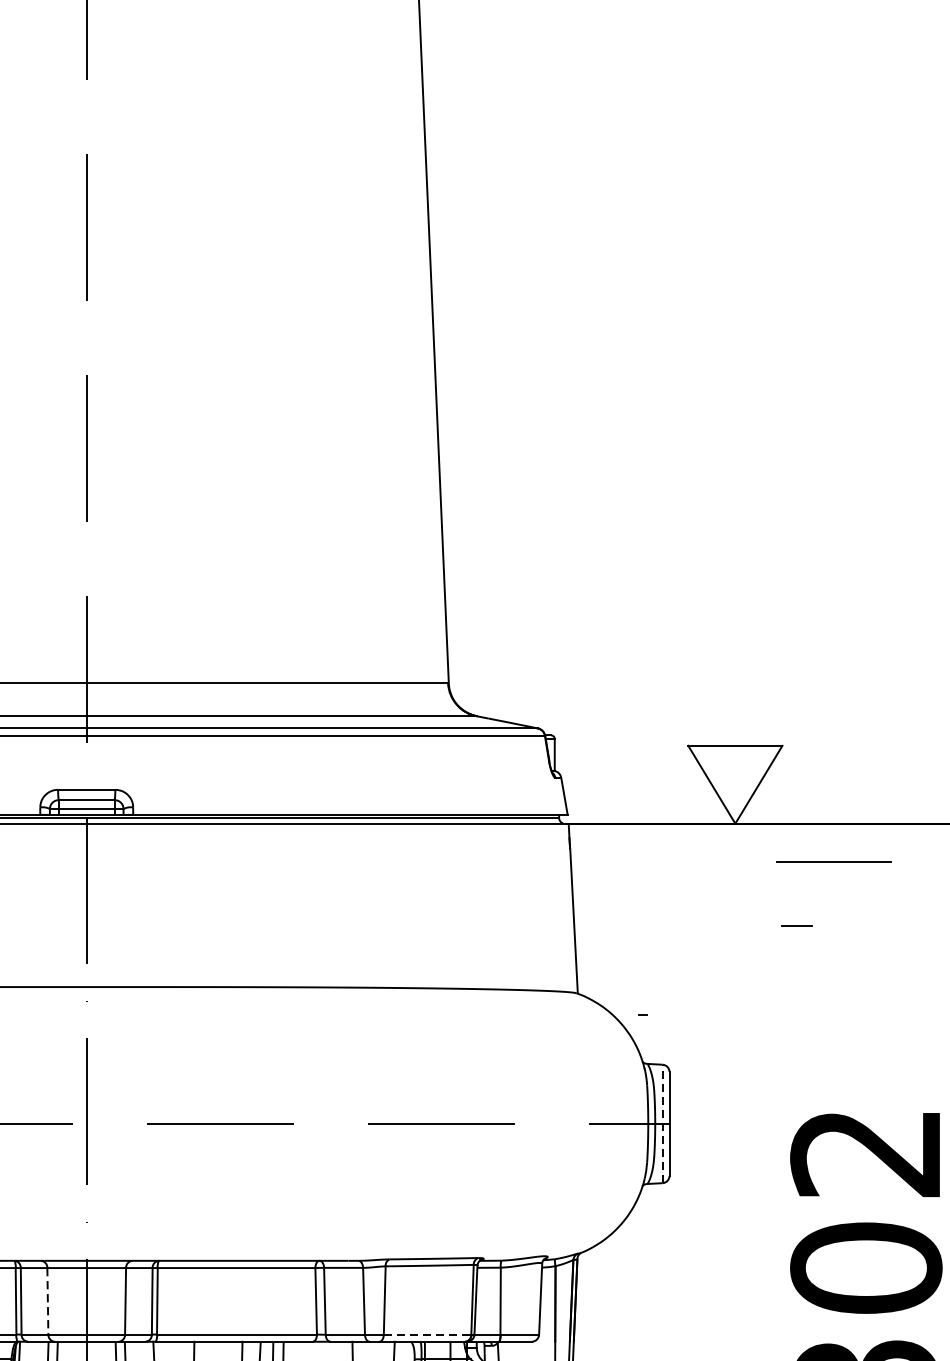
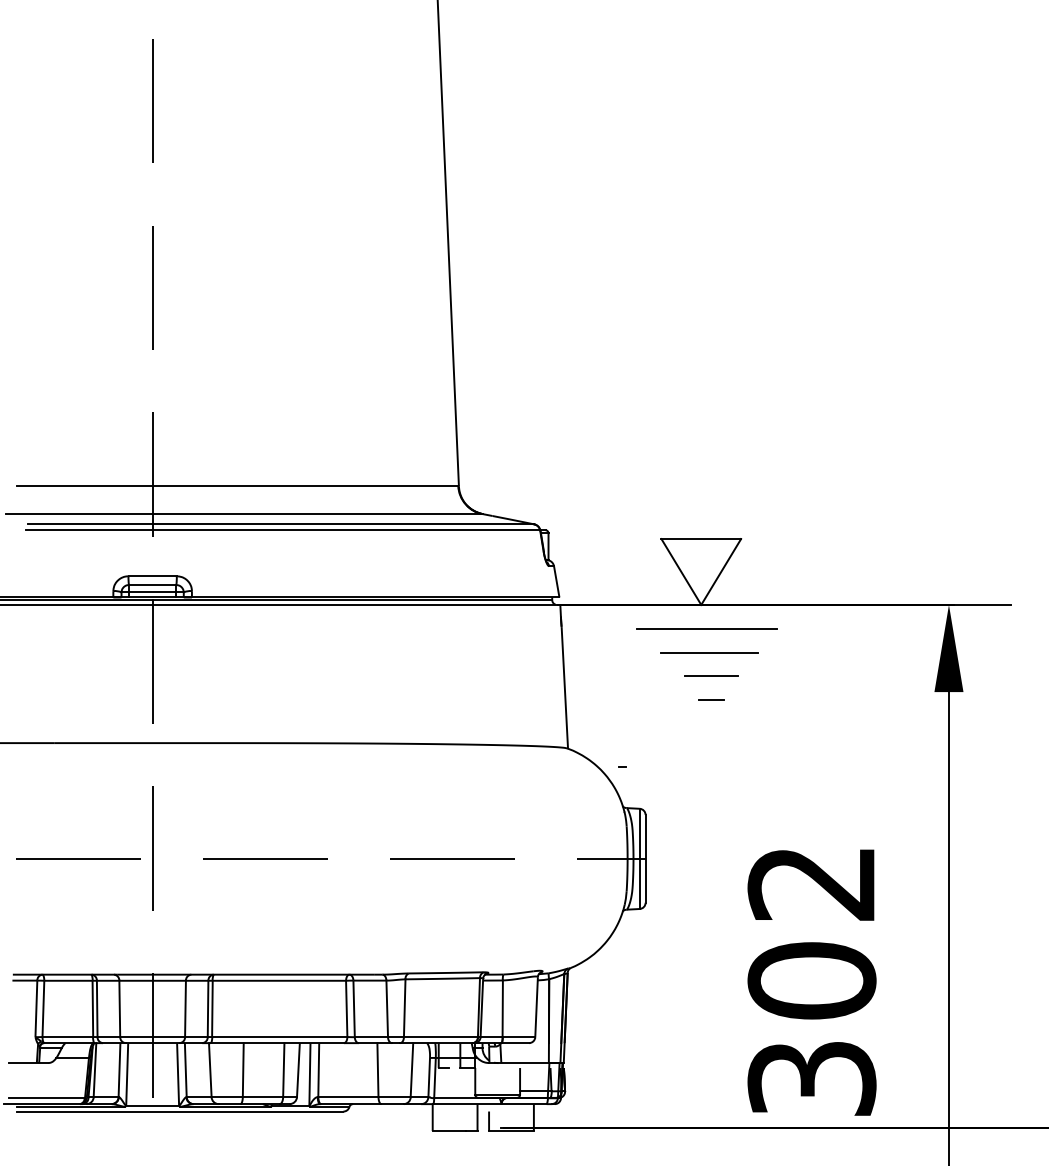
line: (742, 852) -> (707, 629), added
line: (833, 861) -> (709, 652), moved
line: (746, 908) -> (710, 676), added
line: (797, 926) -> (711, 699), moved
line: (662, 1123) -> (639, 858), dashed -> solid
line: (47, 1302) -> (119, 1009), dashed -> solid
line: (427, 1335) -> (440, 1037), dashed -> solid

